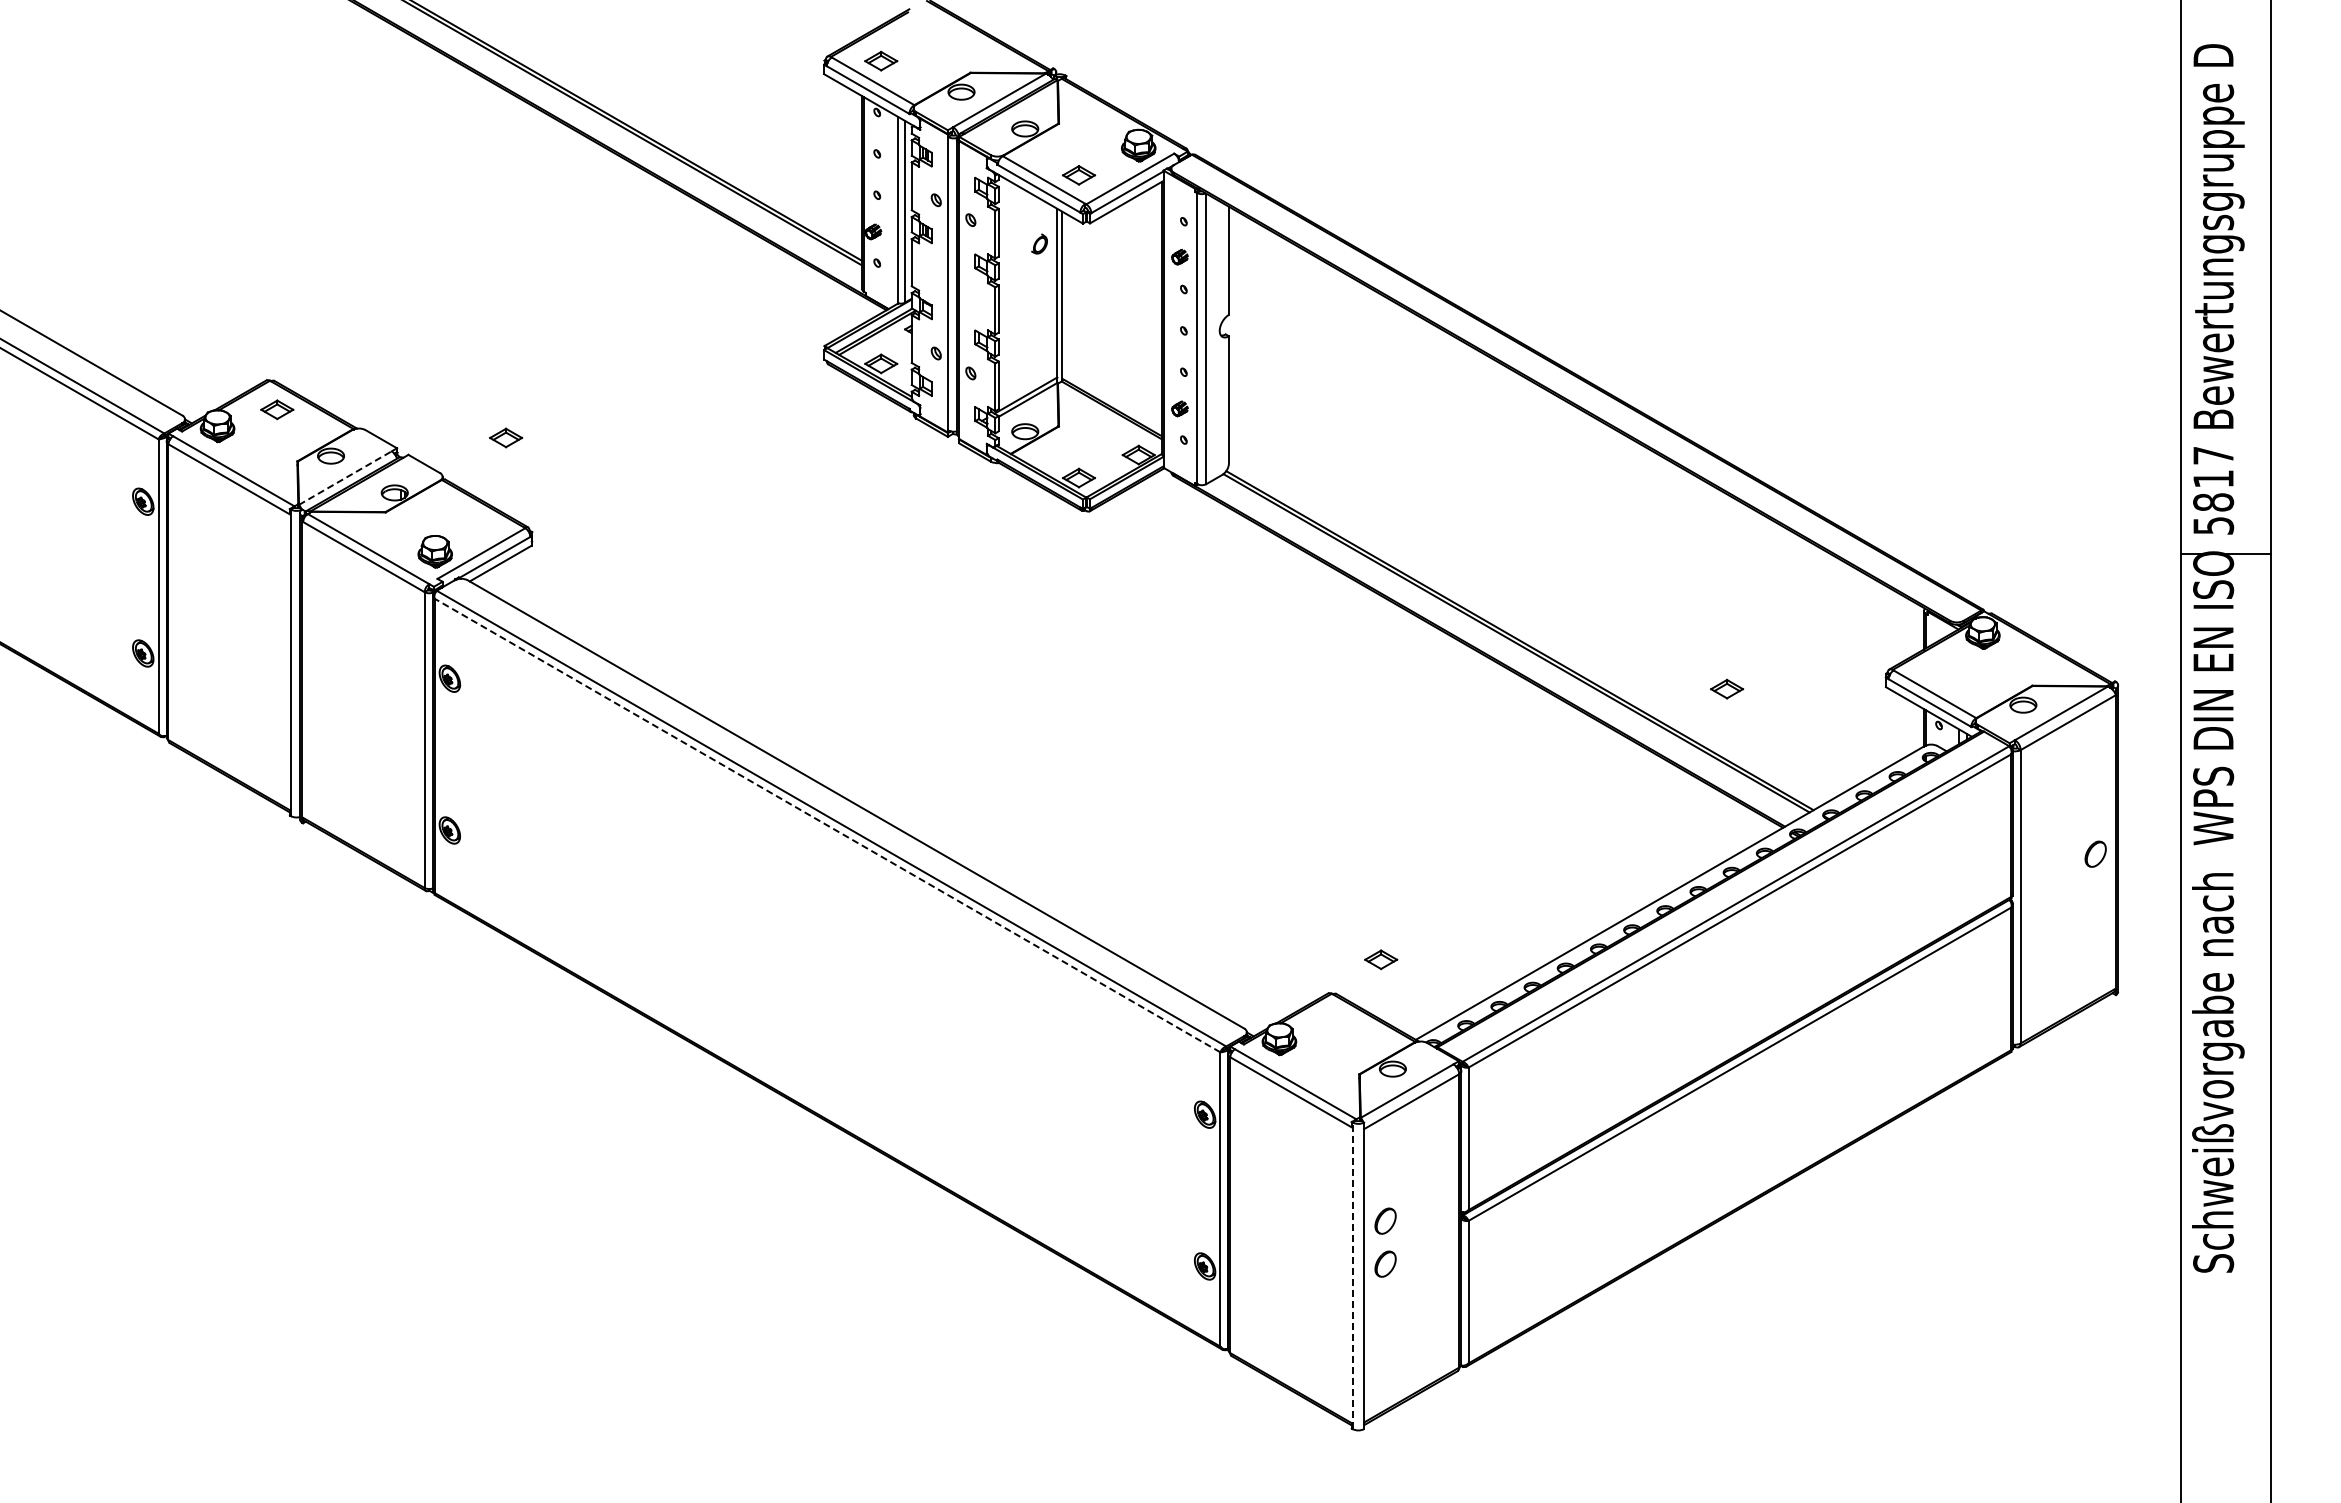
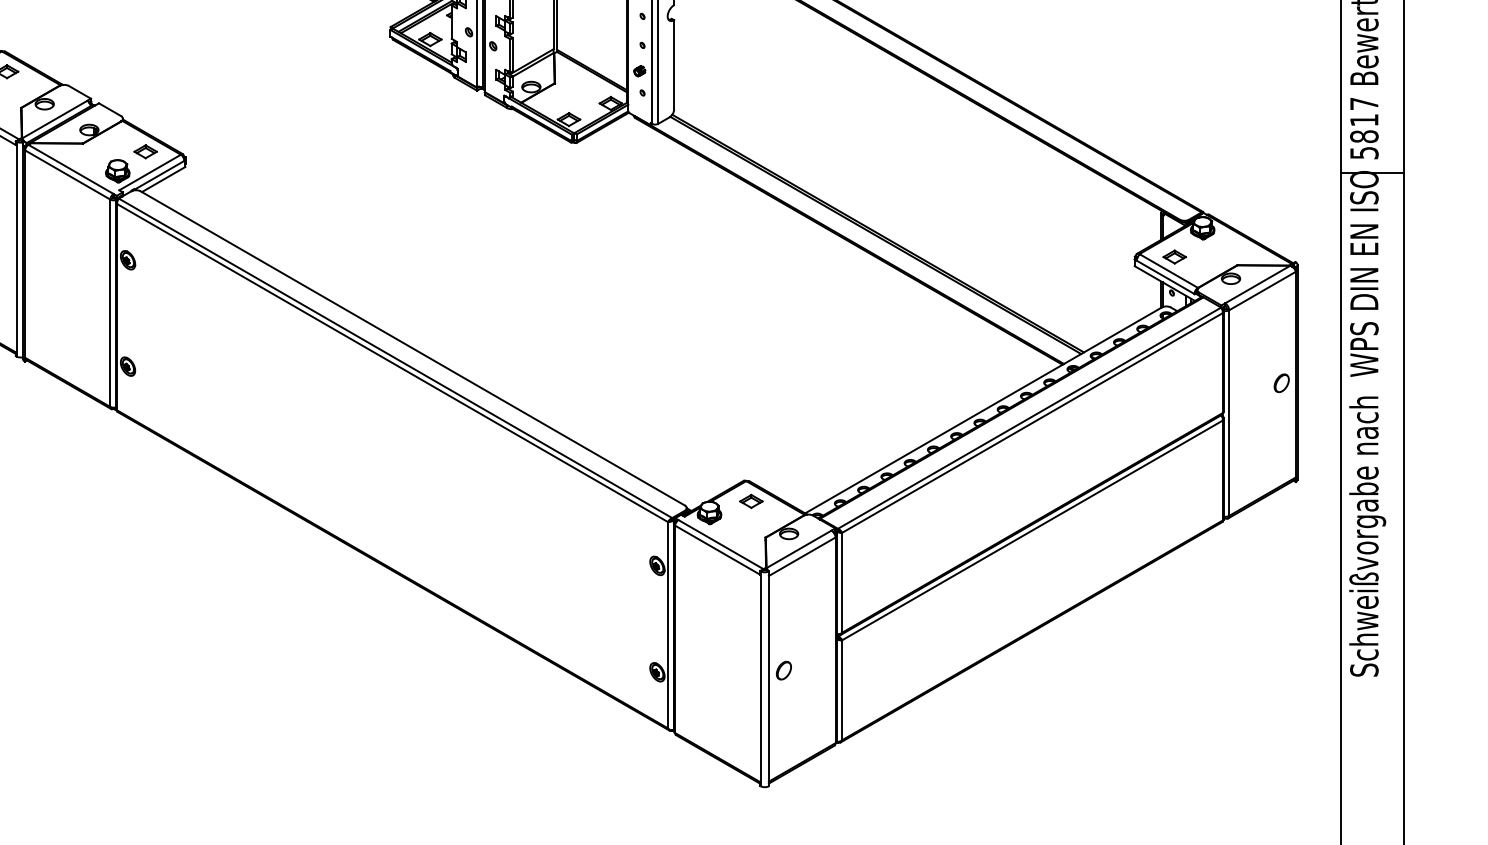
part: (506, 437) -> (145, 151), moved
line: (345, 478) -> (54, 119), dashed -> solid
part: (1727, 688) -> (1175, 256), moved
line: (827, 825) -> (392, 363), dashed -> solid
part: (1381, 959) -> (751, 501), moved
part: (1385, 1220) -> (783, 640), removed
line: (1352, 1275) -> (760, 678), dashed -> solid

